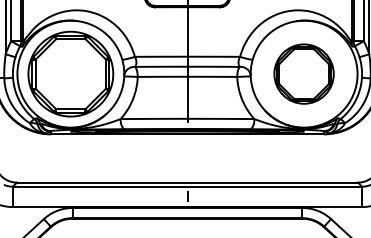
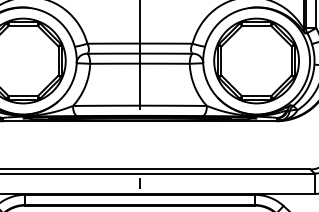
part: (303, 73) -> (255, 60), size x1.43

